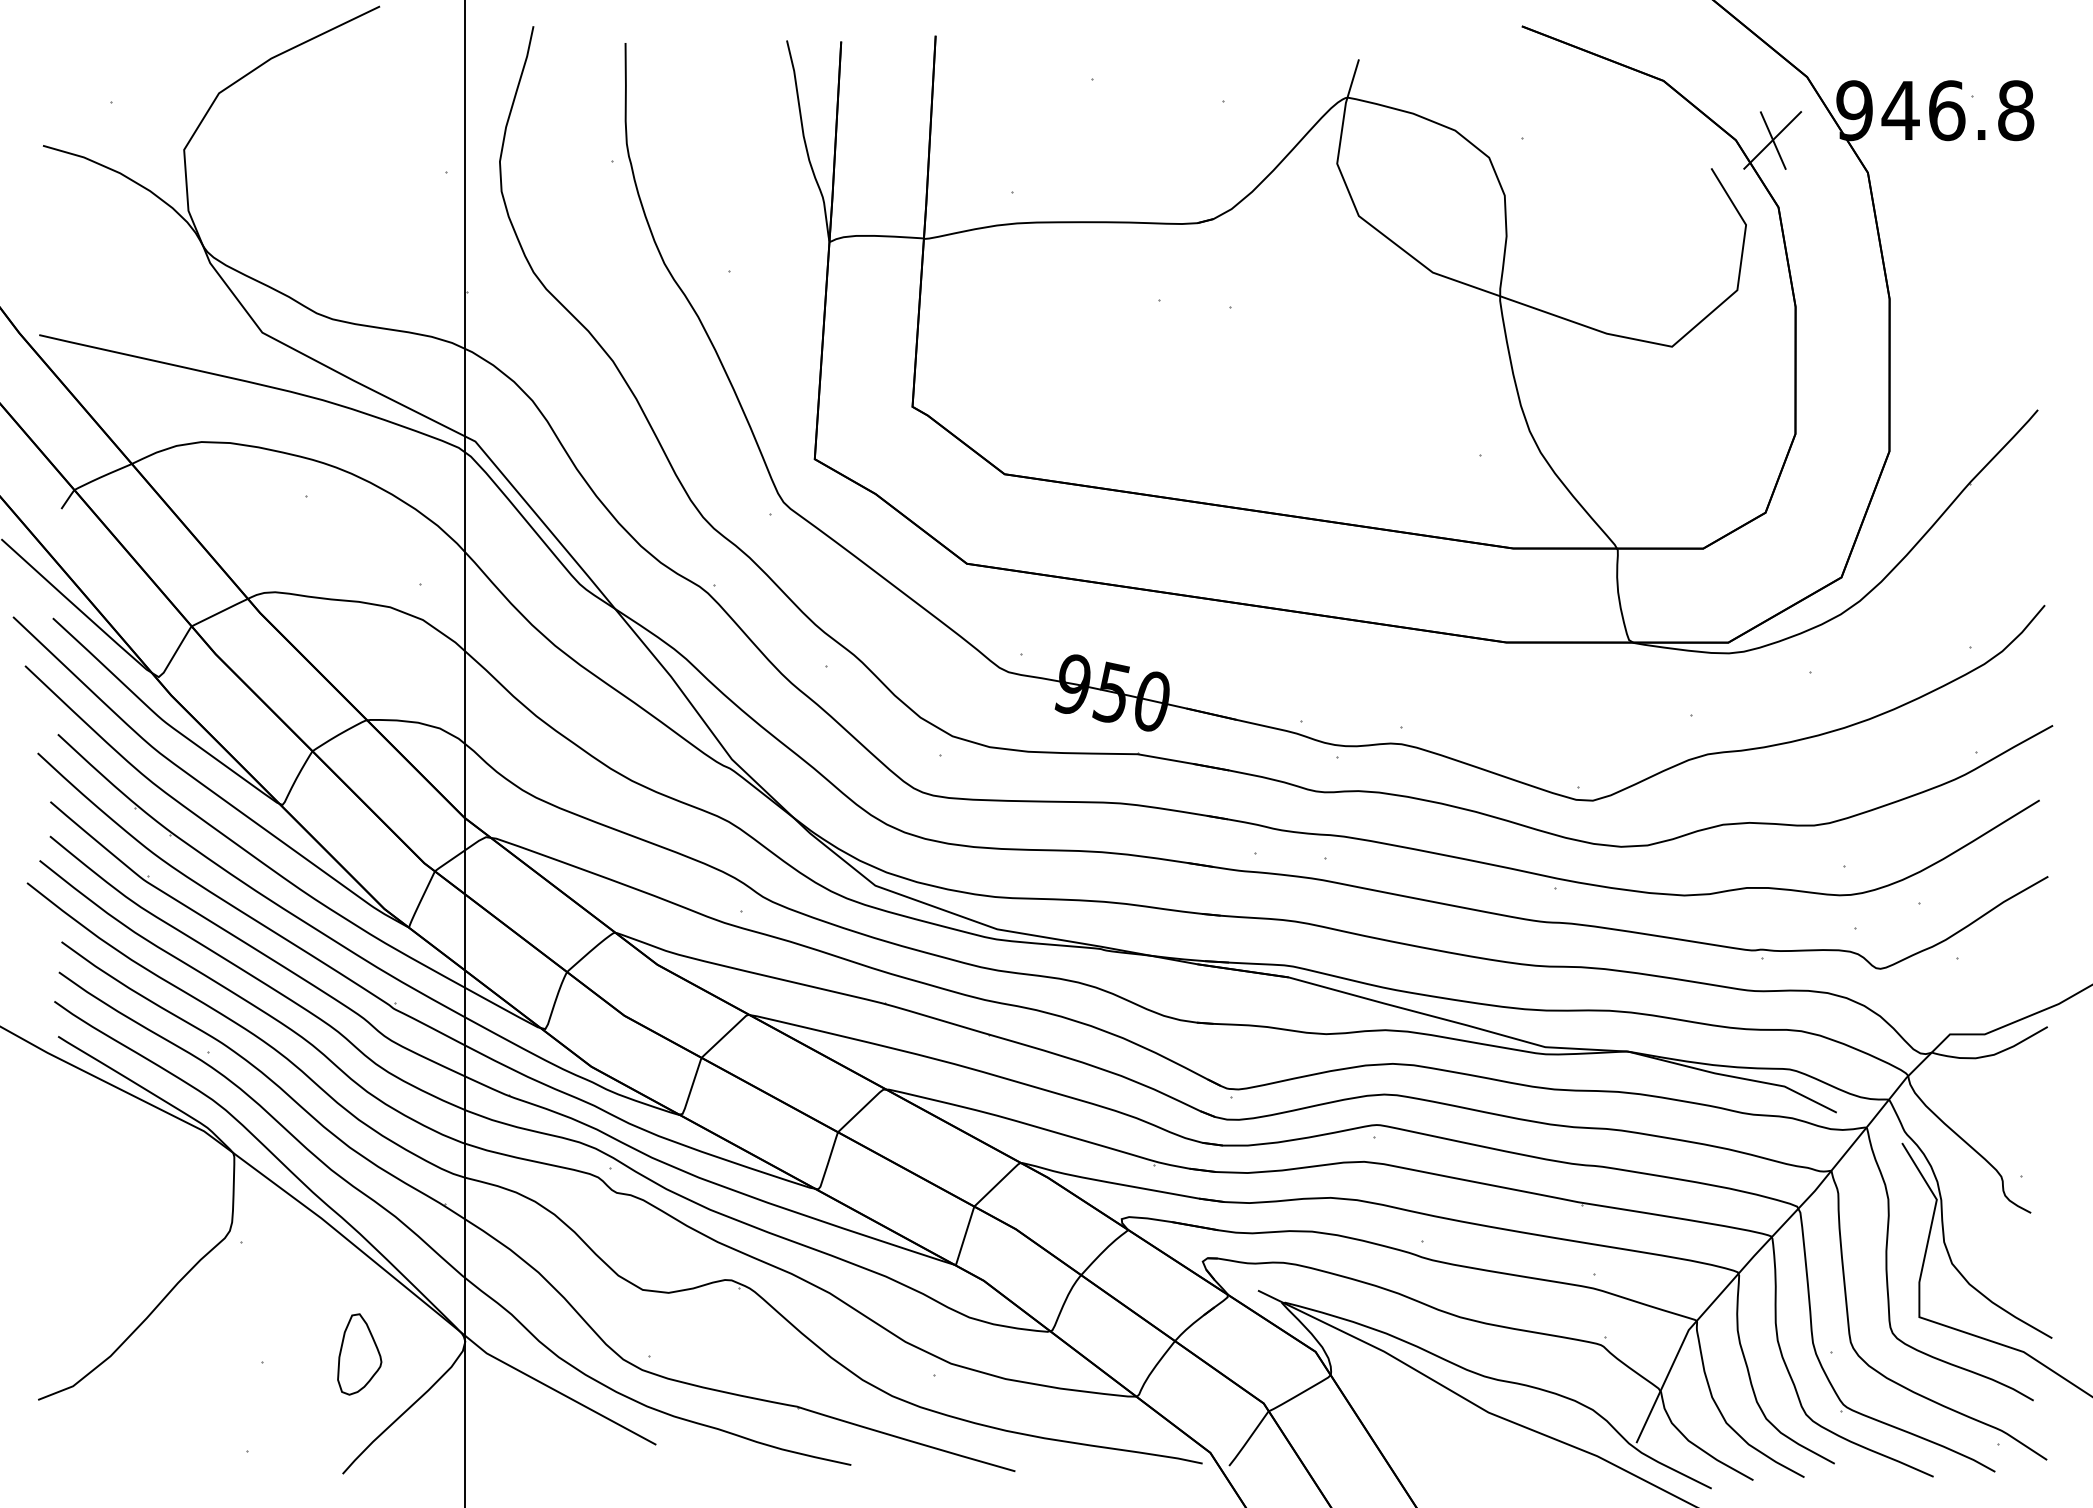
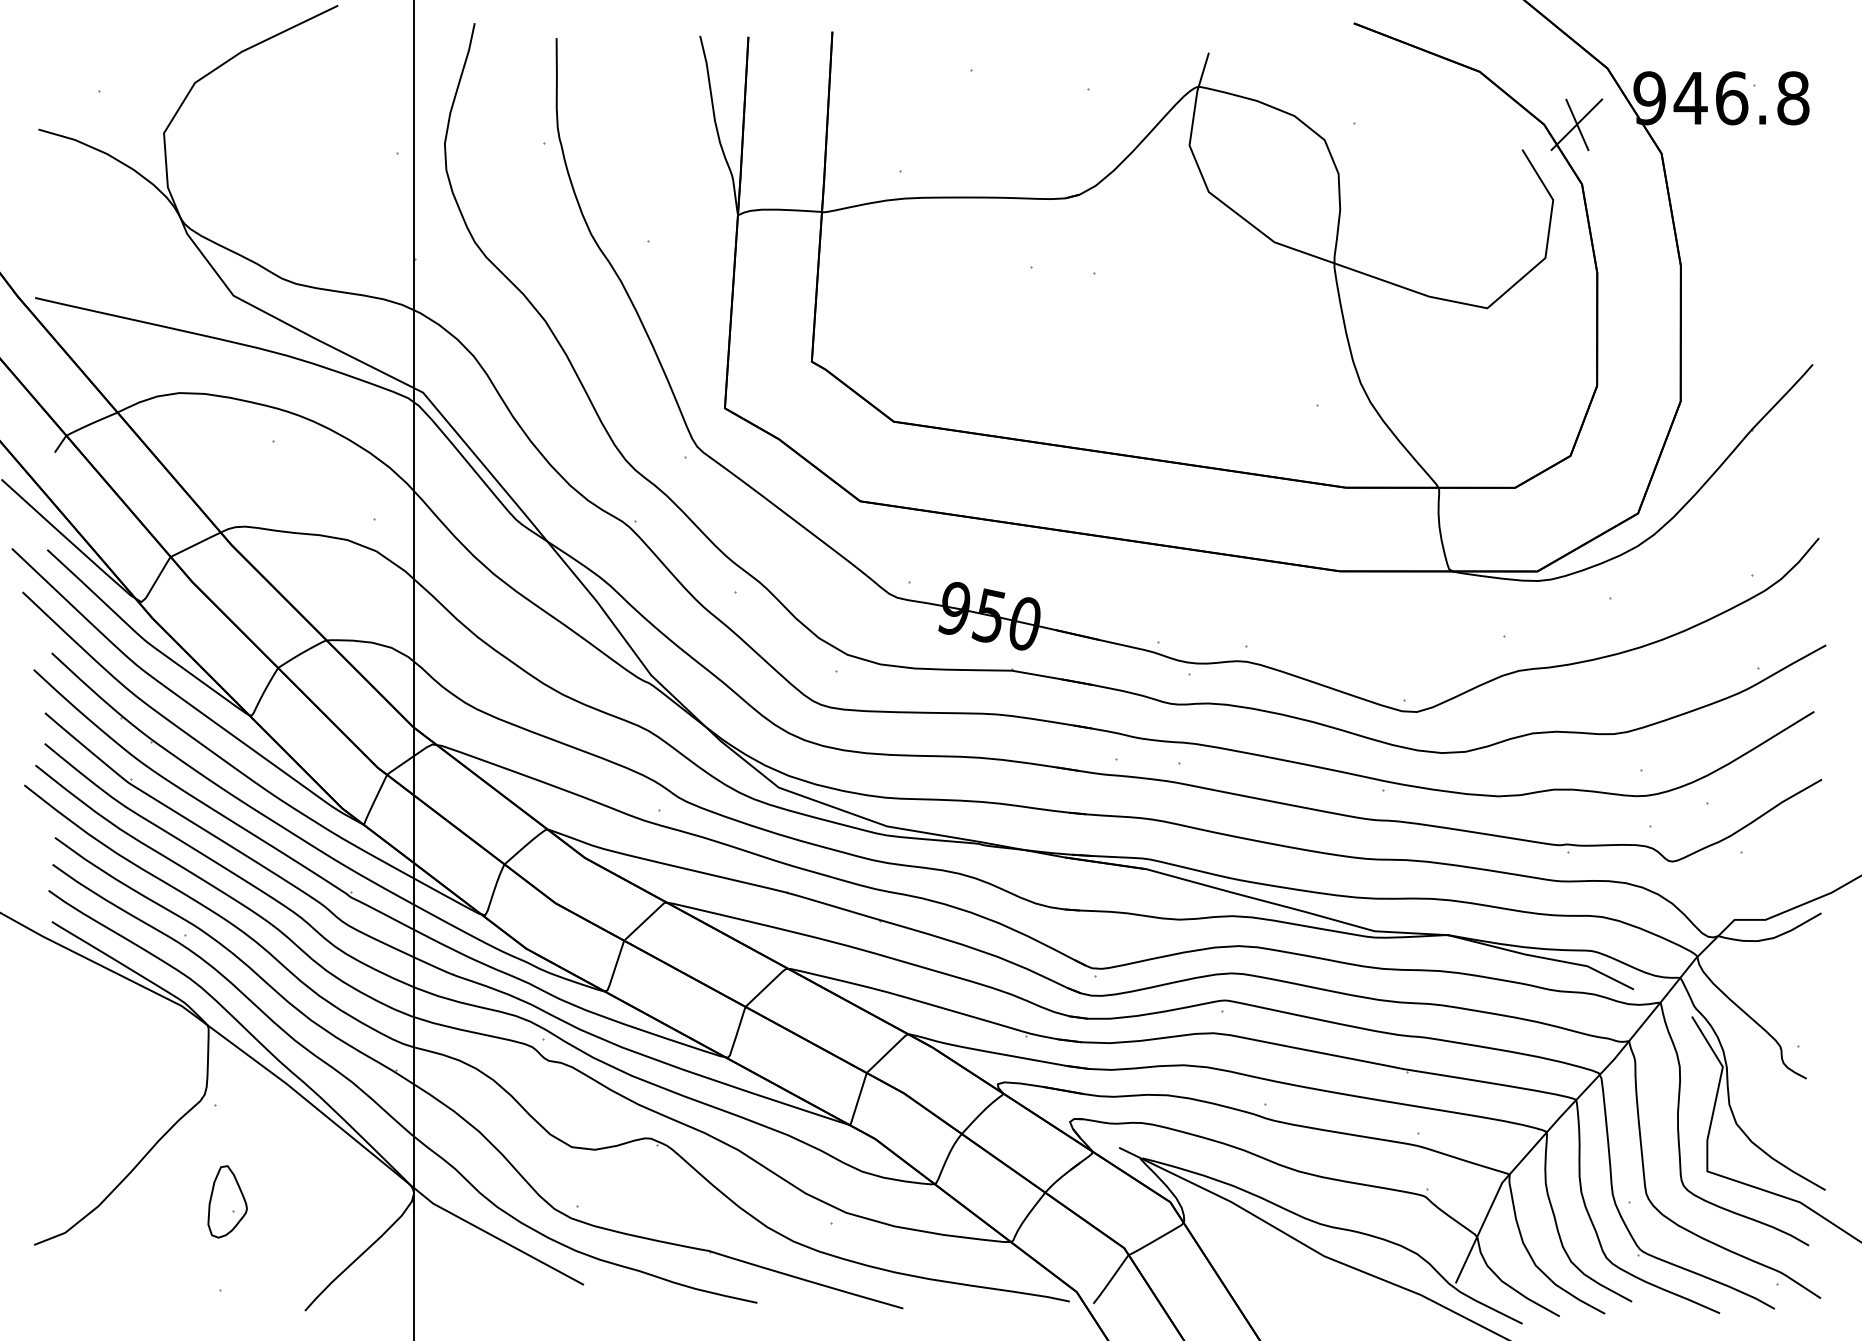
part: (359, 1354) -> (227, 1201), moved

